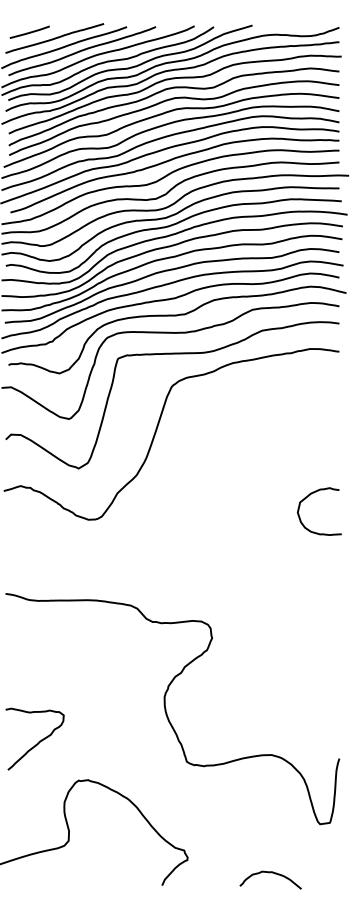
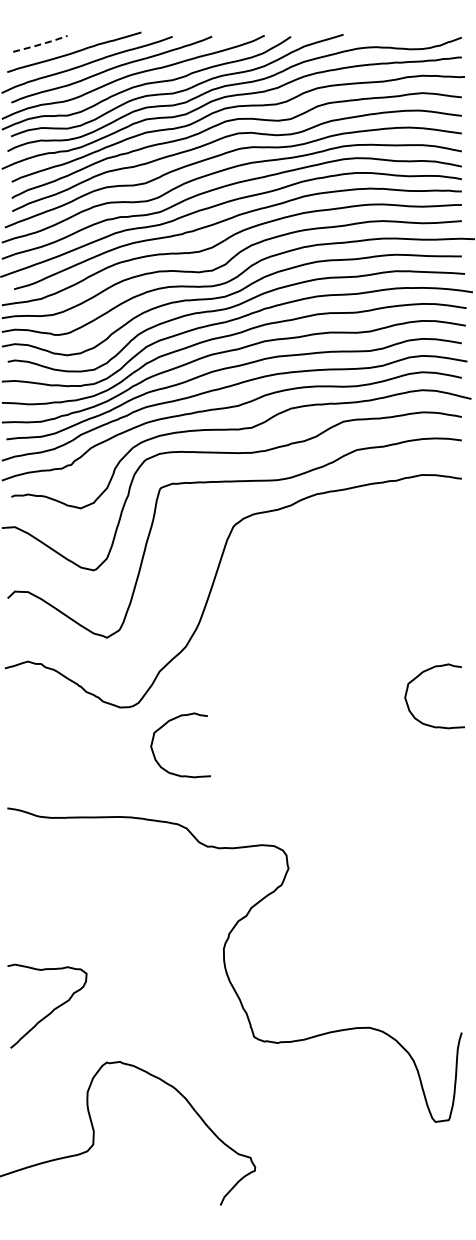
line: (29, 32) -> (40, 44), solid -> dashed
curve: (121, 533) -> (165, 725), added
curve: (270, 873) -> (368, 1188), removed

